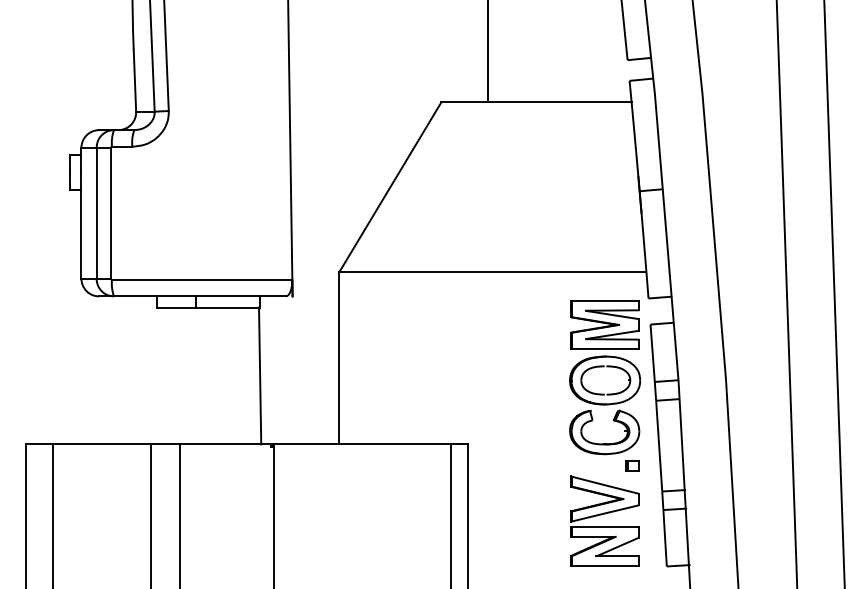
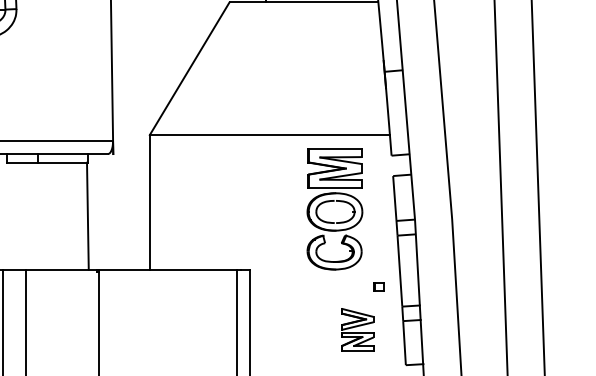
part: (605, 377) -> (335, 209), moved
part: (604, 520) -> (357, 329), size x0.6

